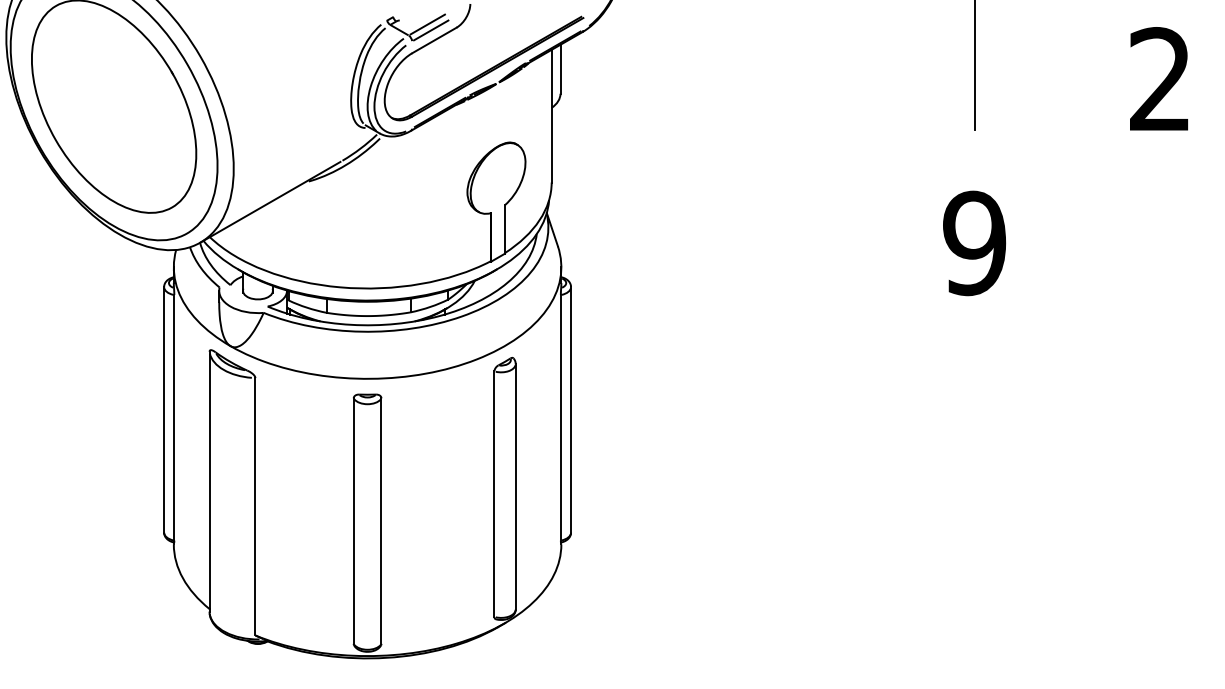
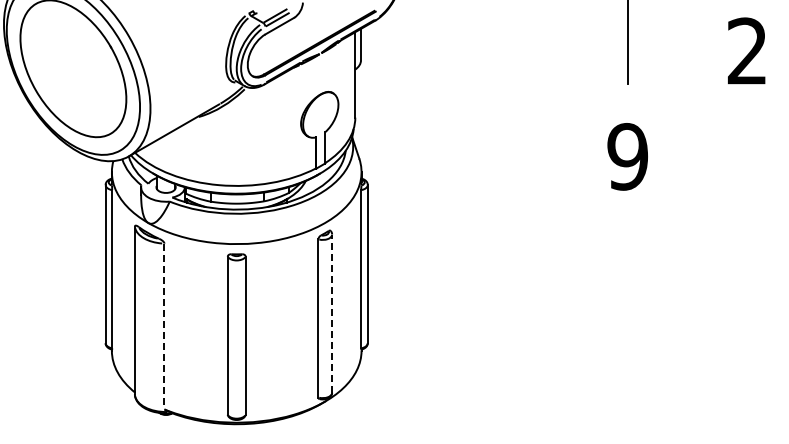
line: (516, 486) -> (332, 313), solid -> dashed
line: (255, 506) -> (164, 326), solid -> dashed

